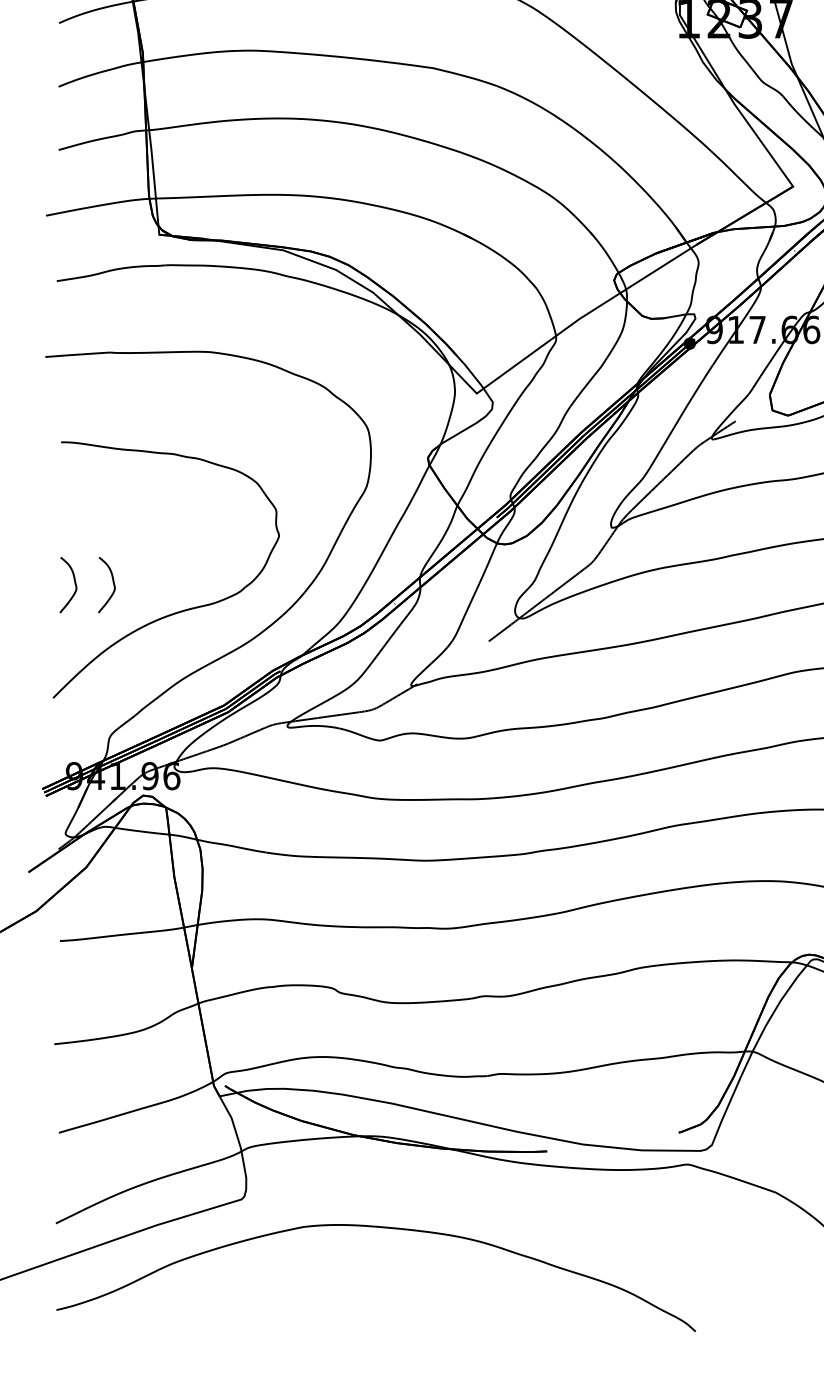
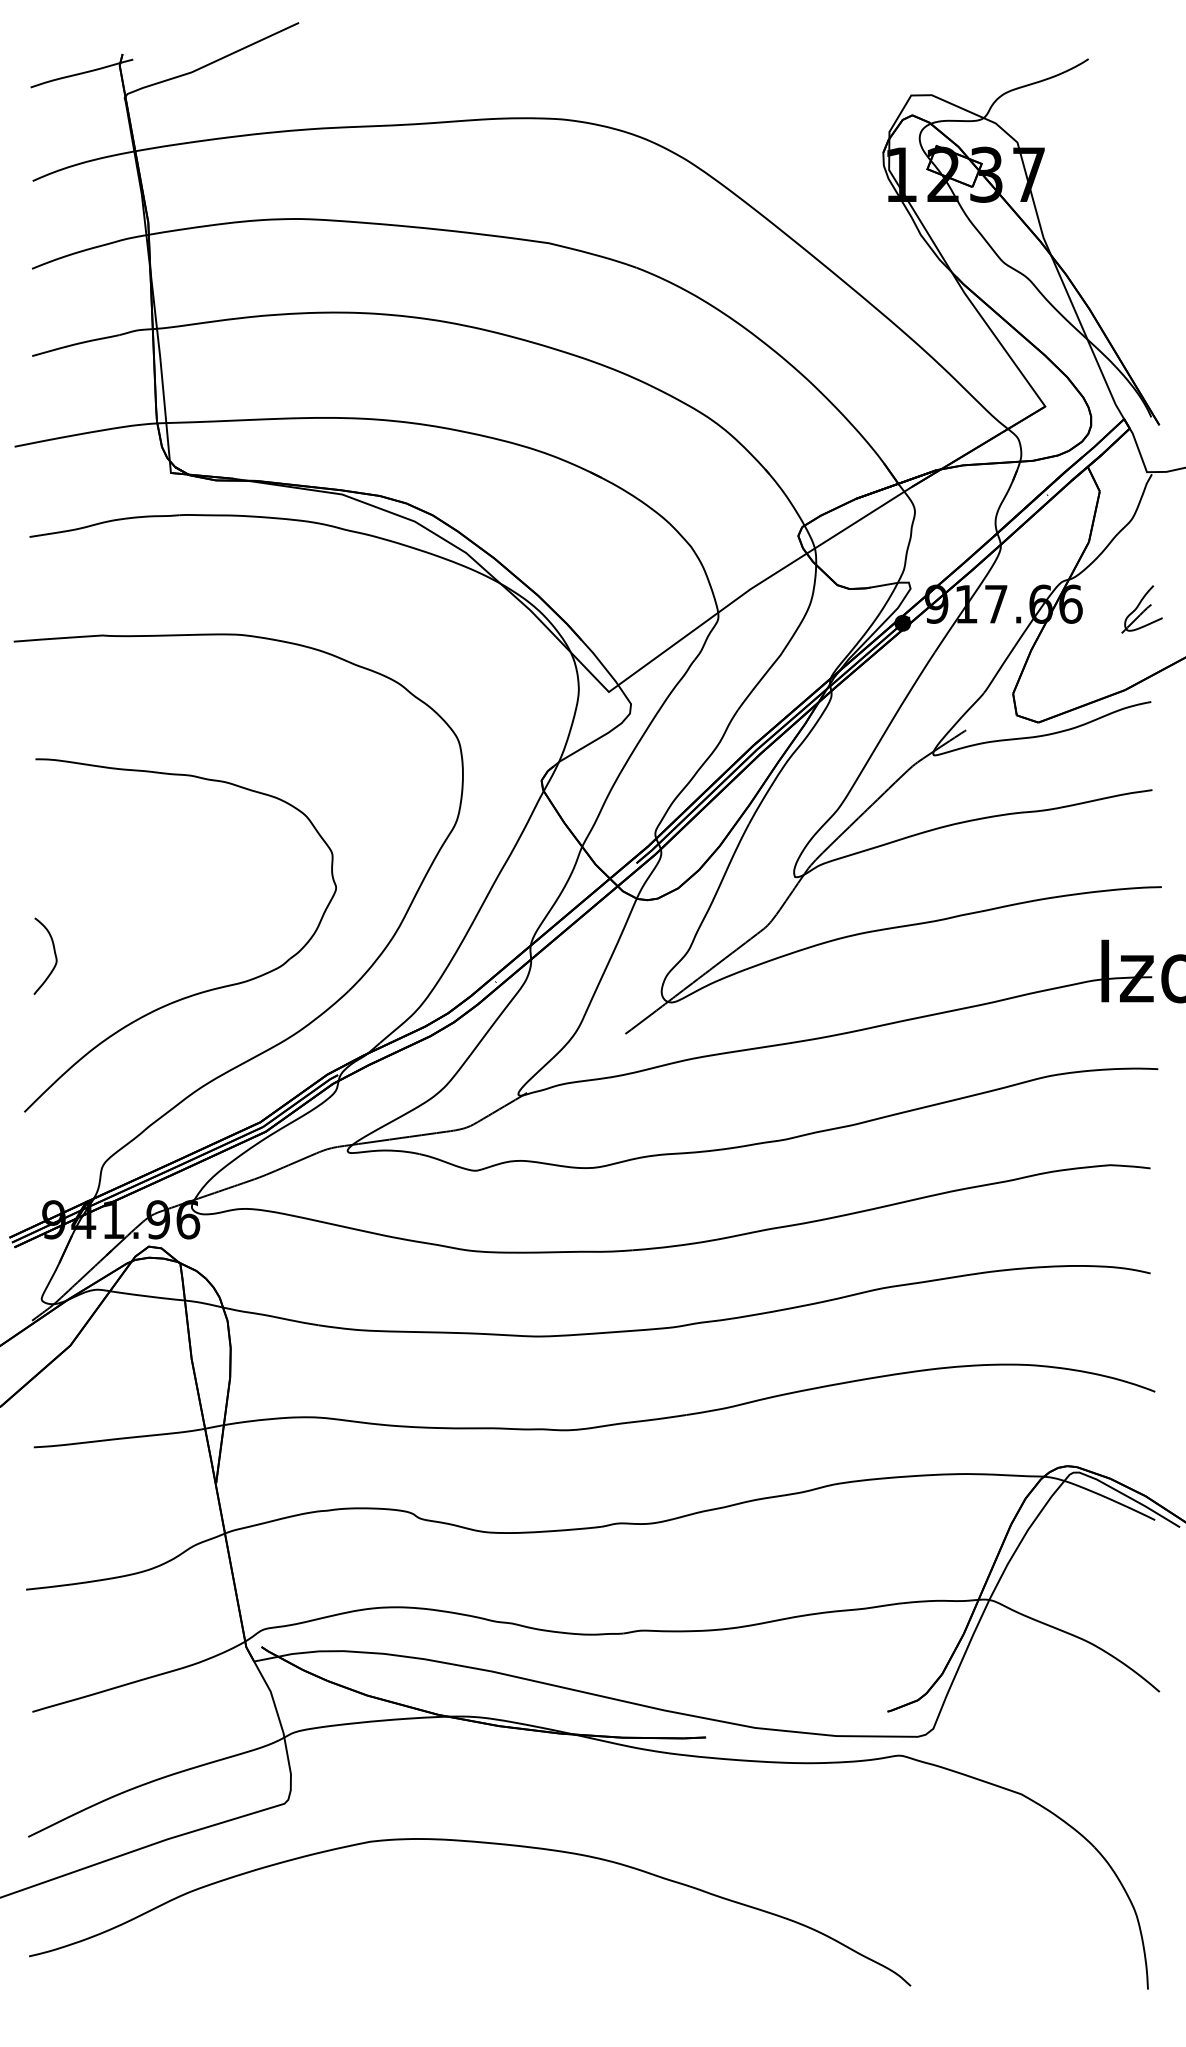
curve: (113, 584) -> (107, 955), removed

